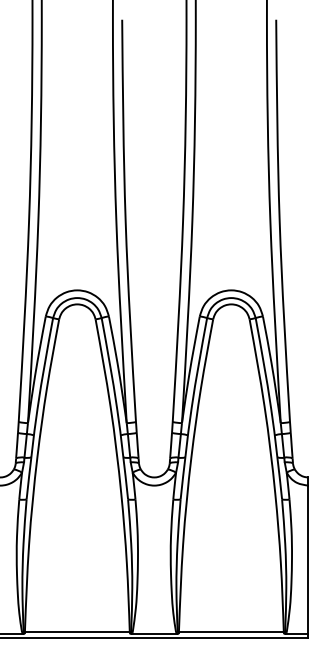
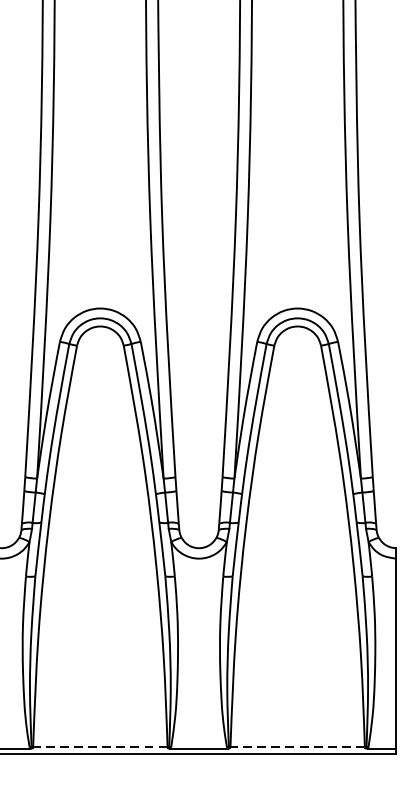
line: (76, 632) -> (99, 746), solid -> dashed
line: (230, 632) -> (296, 746), solid -> dashed

